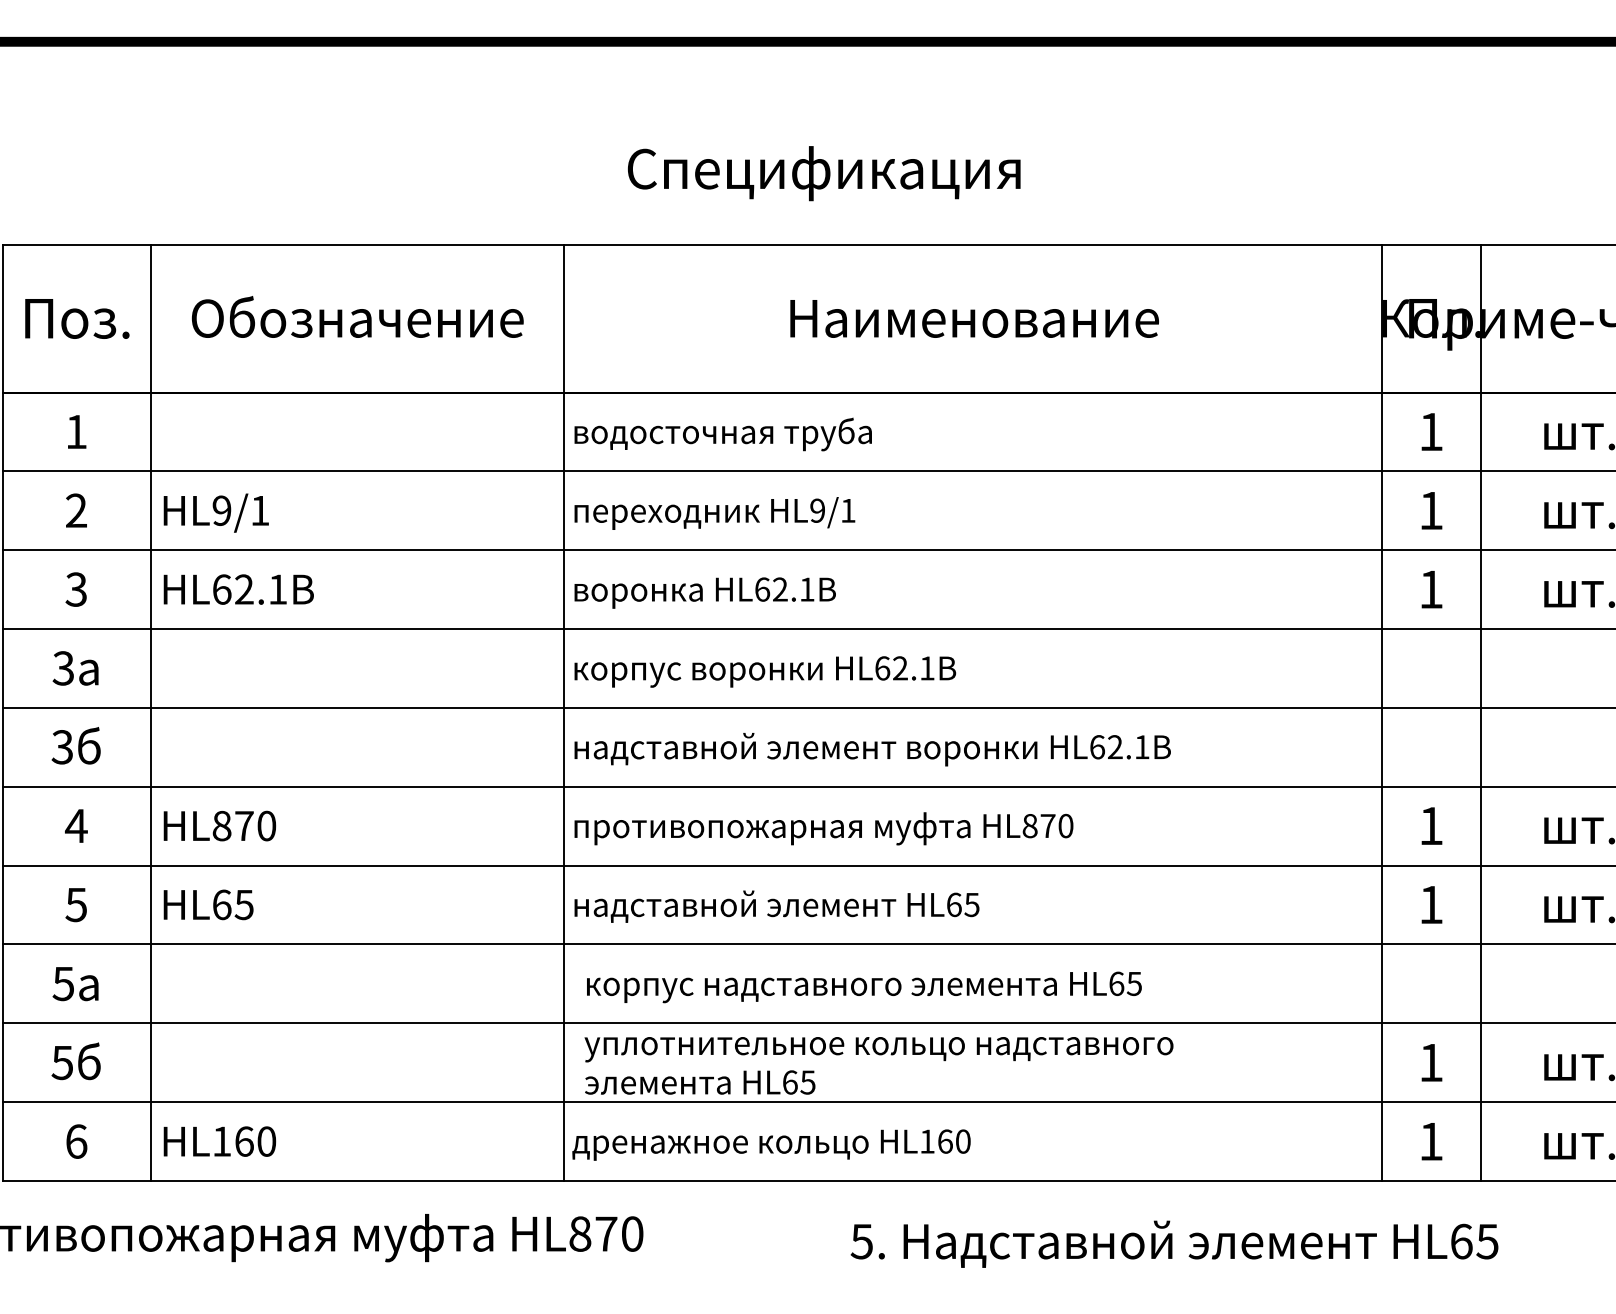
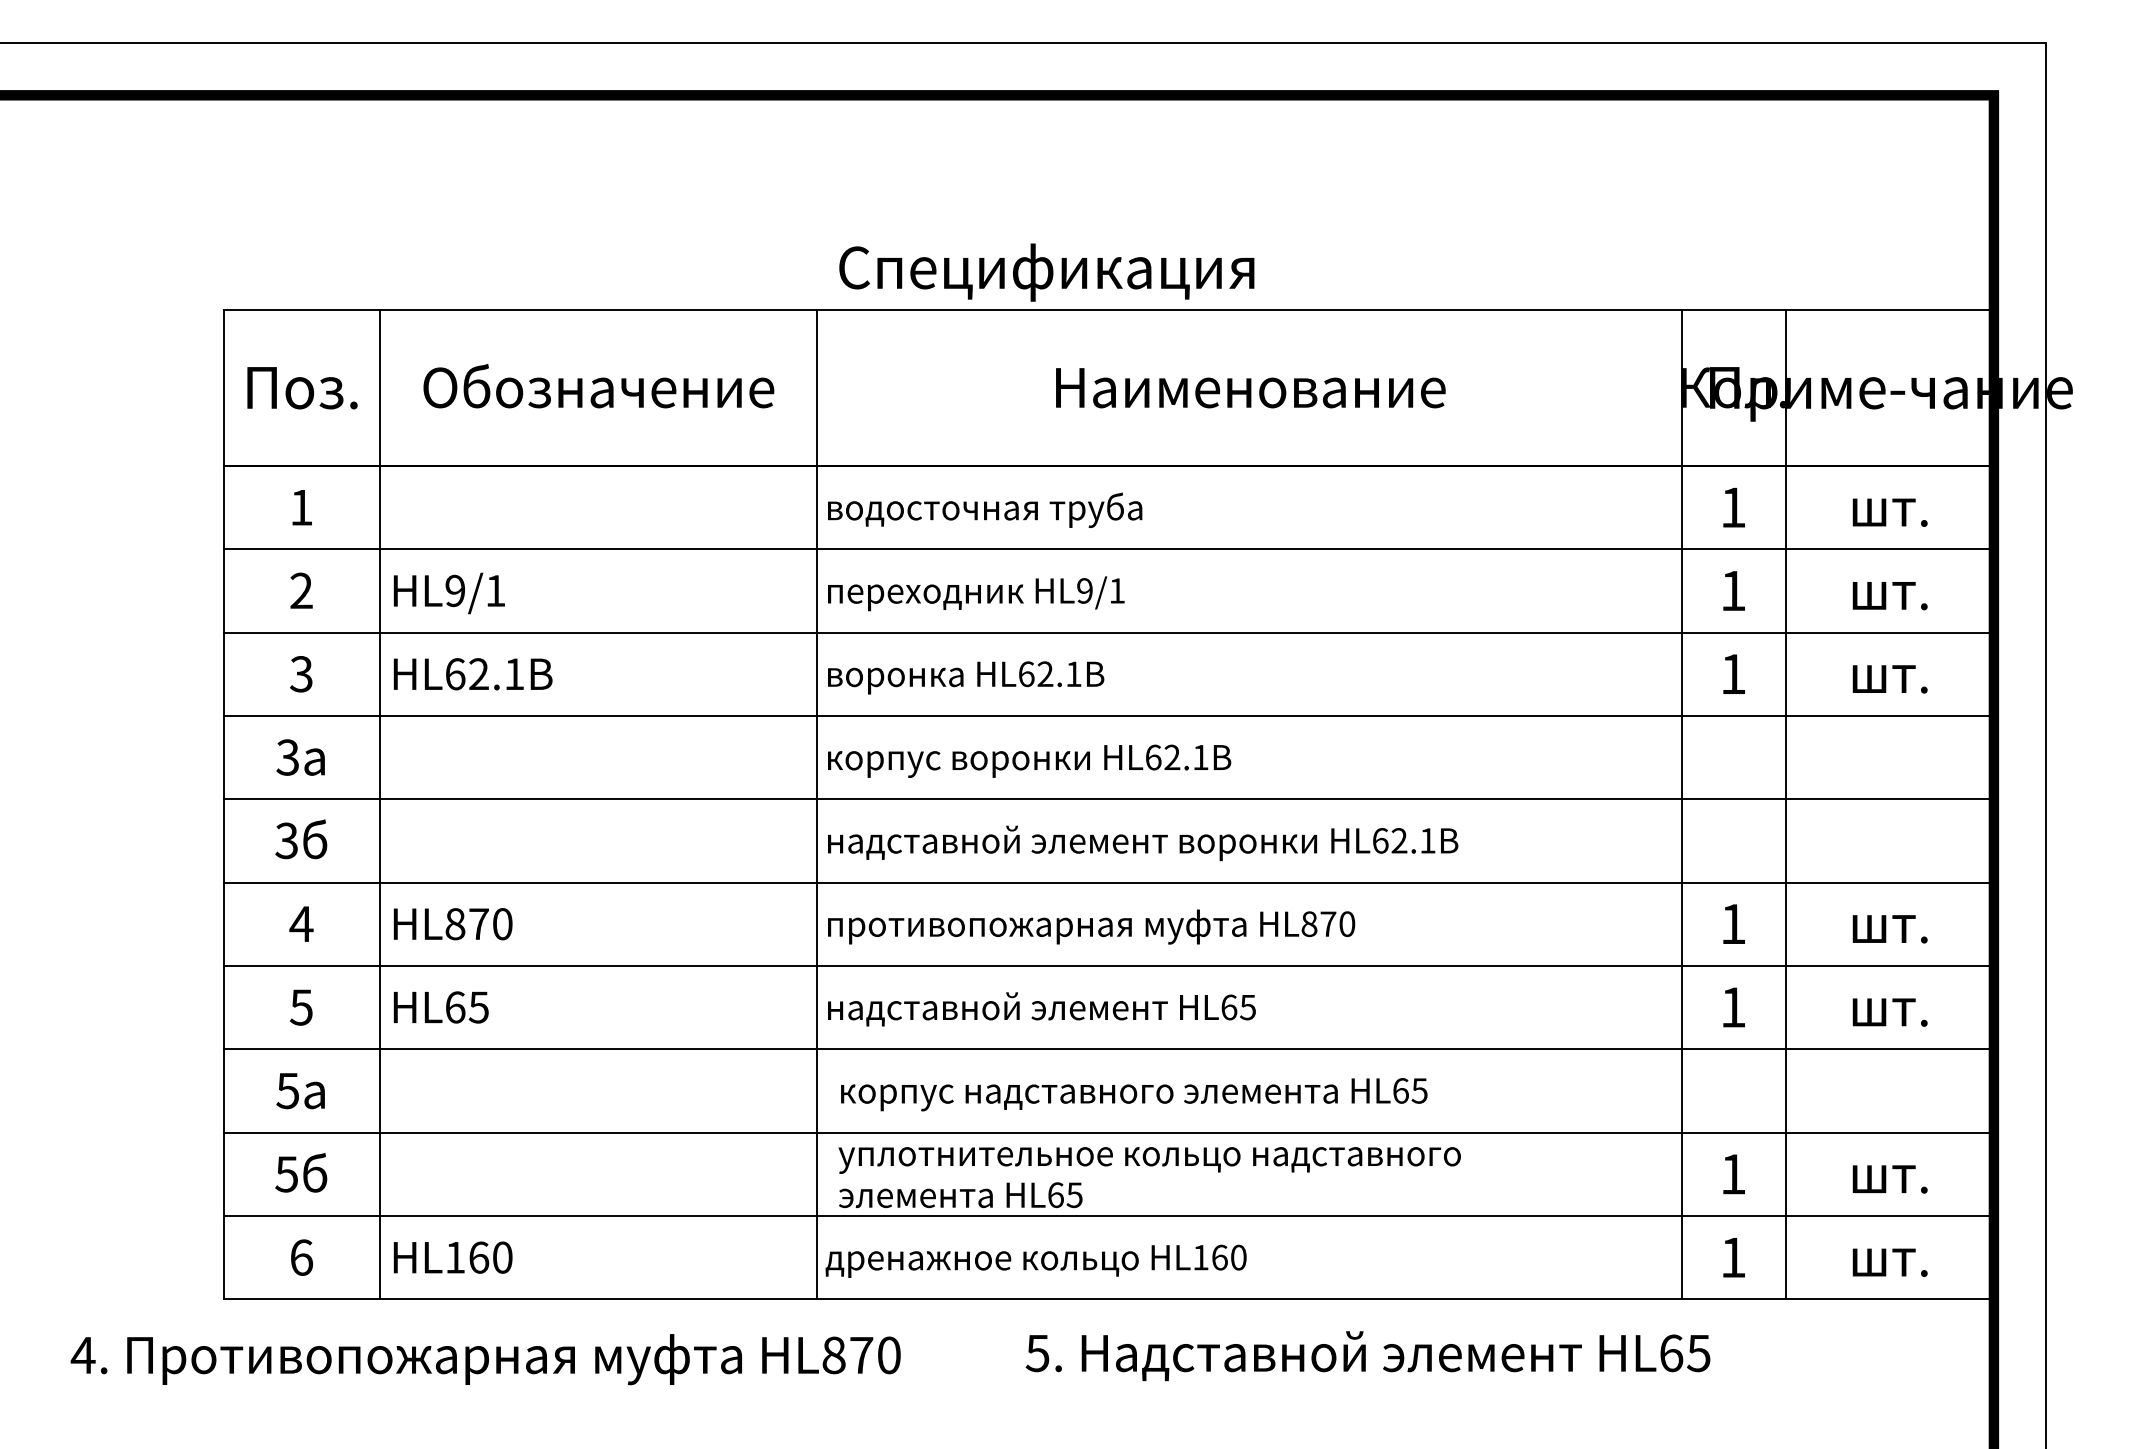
text: (823, 173) -> (1046, 272), moved
text: (1173, 1244) -> (1367, 1356), moved

